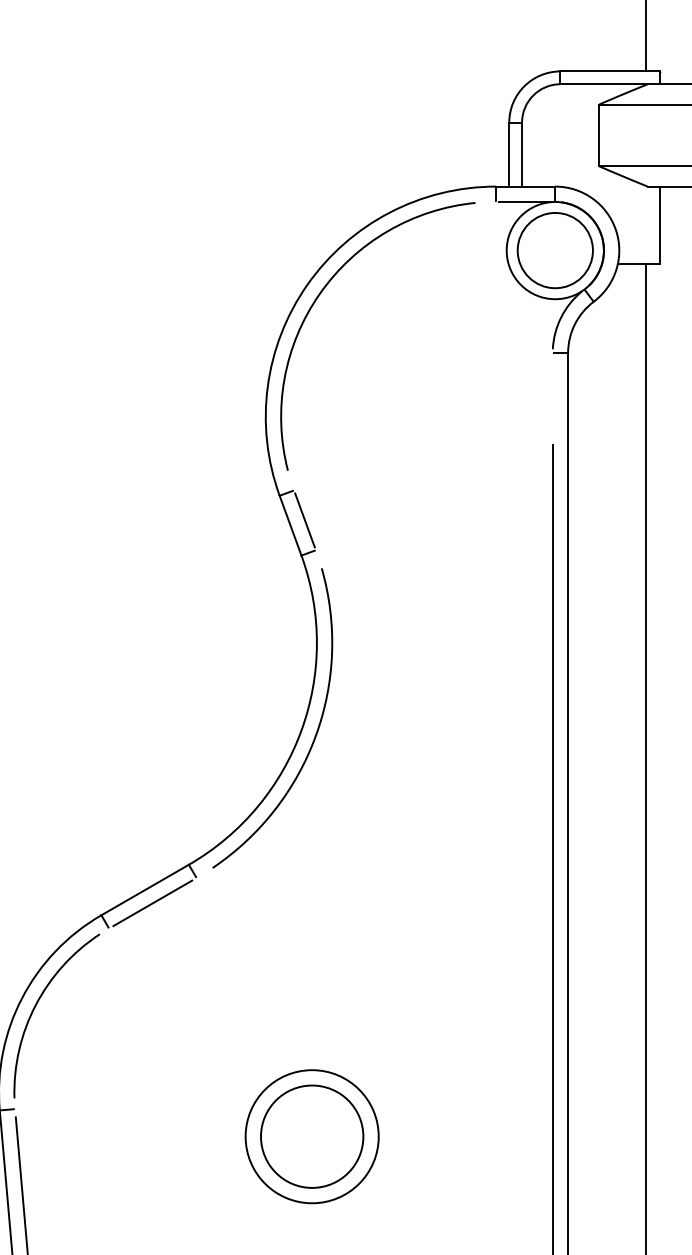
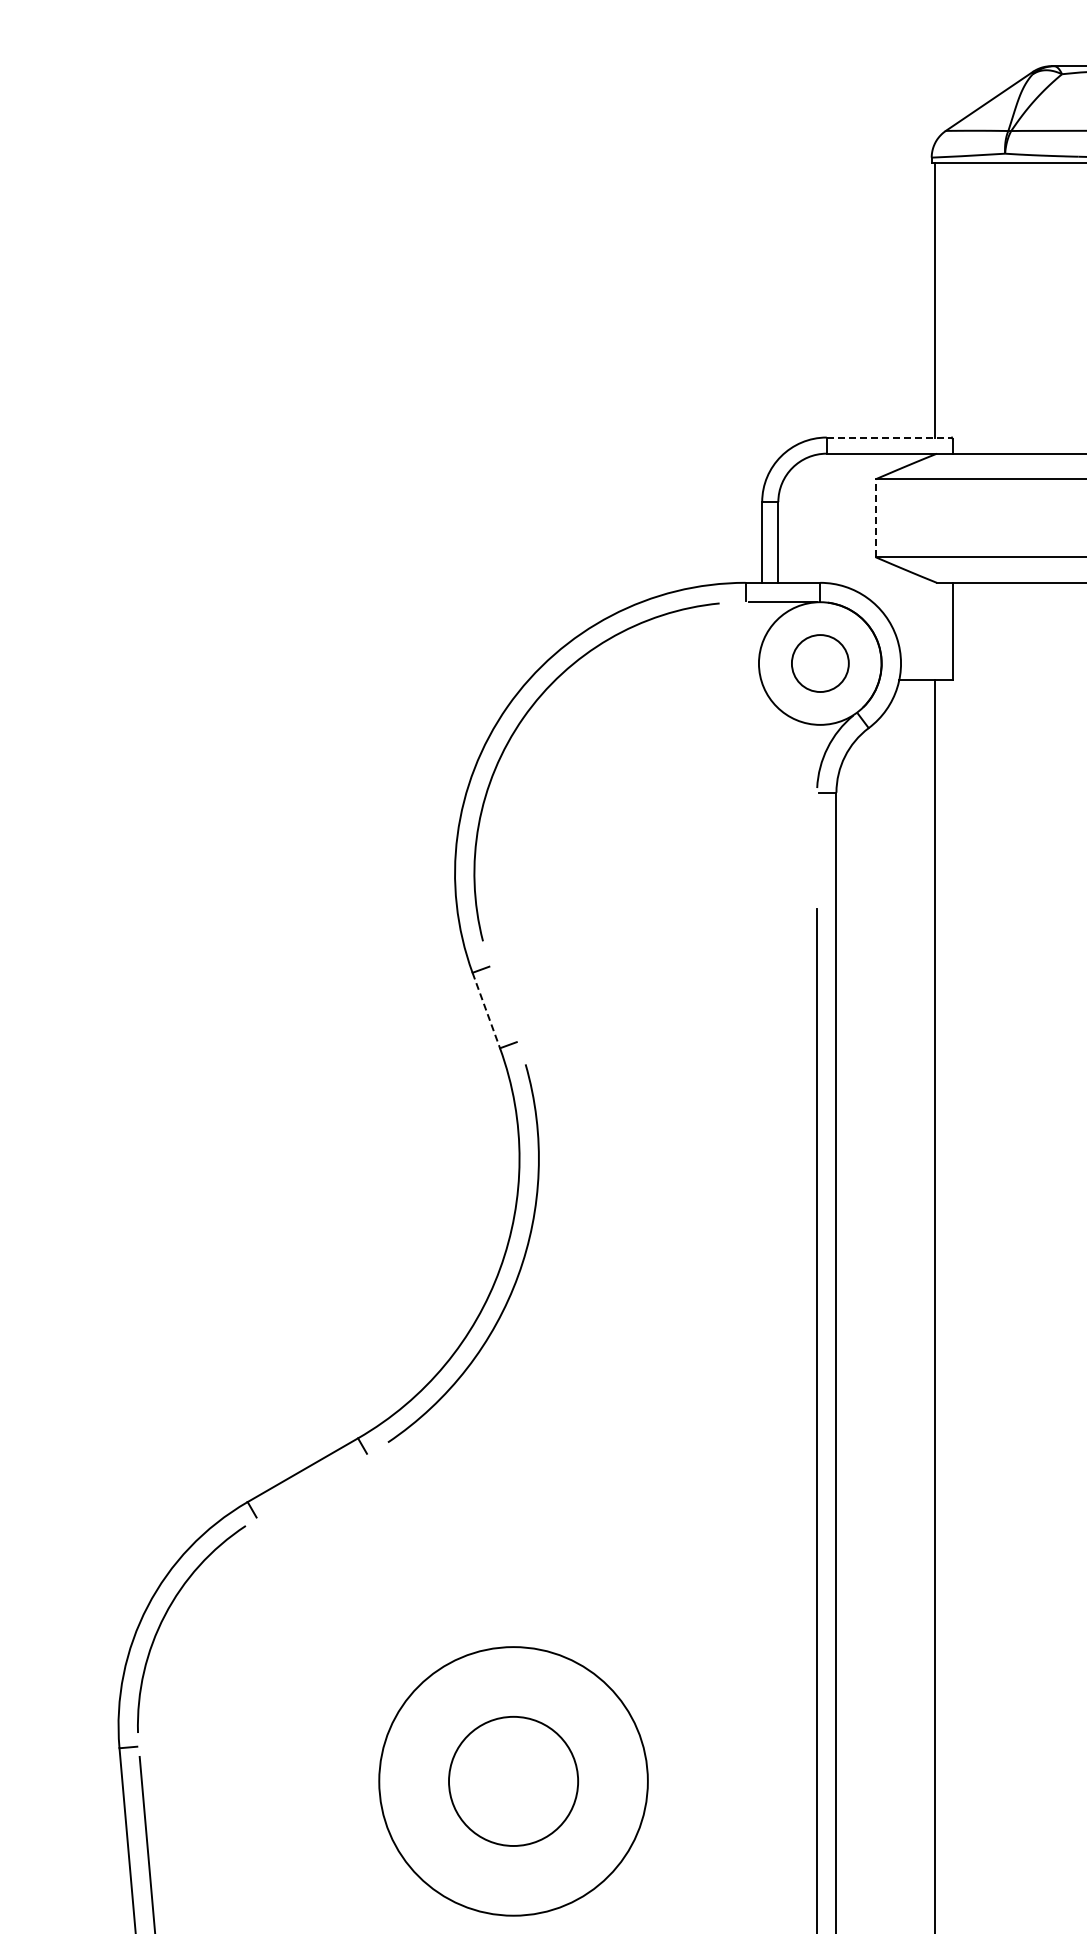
line: (610, 71) -> (889, 437), solid -> dashed
line: (599, 135) -> (875, 518), solid -> dashed
circle: (555, 250) -> (820, 663), size x0.6
line: (304, 520) -> (504, 1003), removed
line: (290, 526) -> (486, 1011), solid -> dashed
line: (152, 902) -> (312, 1486), removed
circle: (312, 1136) -> (513, 1781), size x1.6

